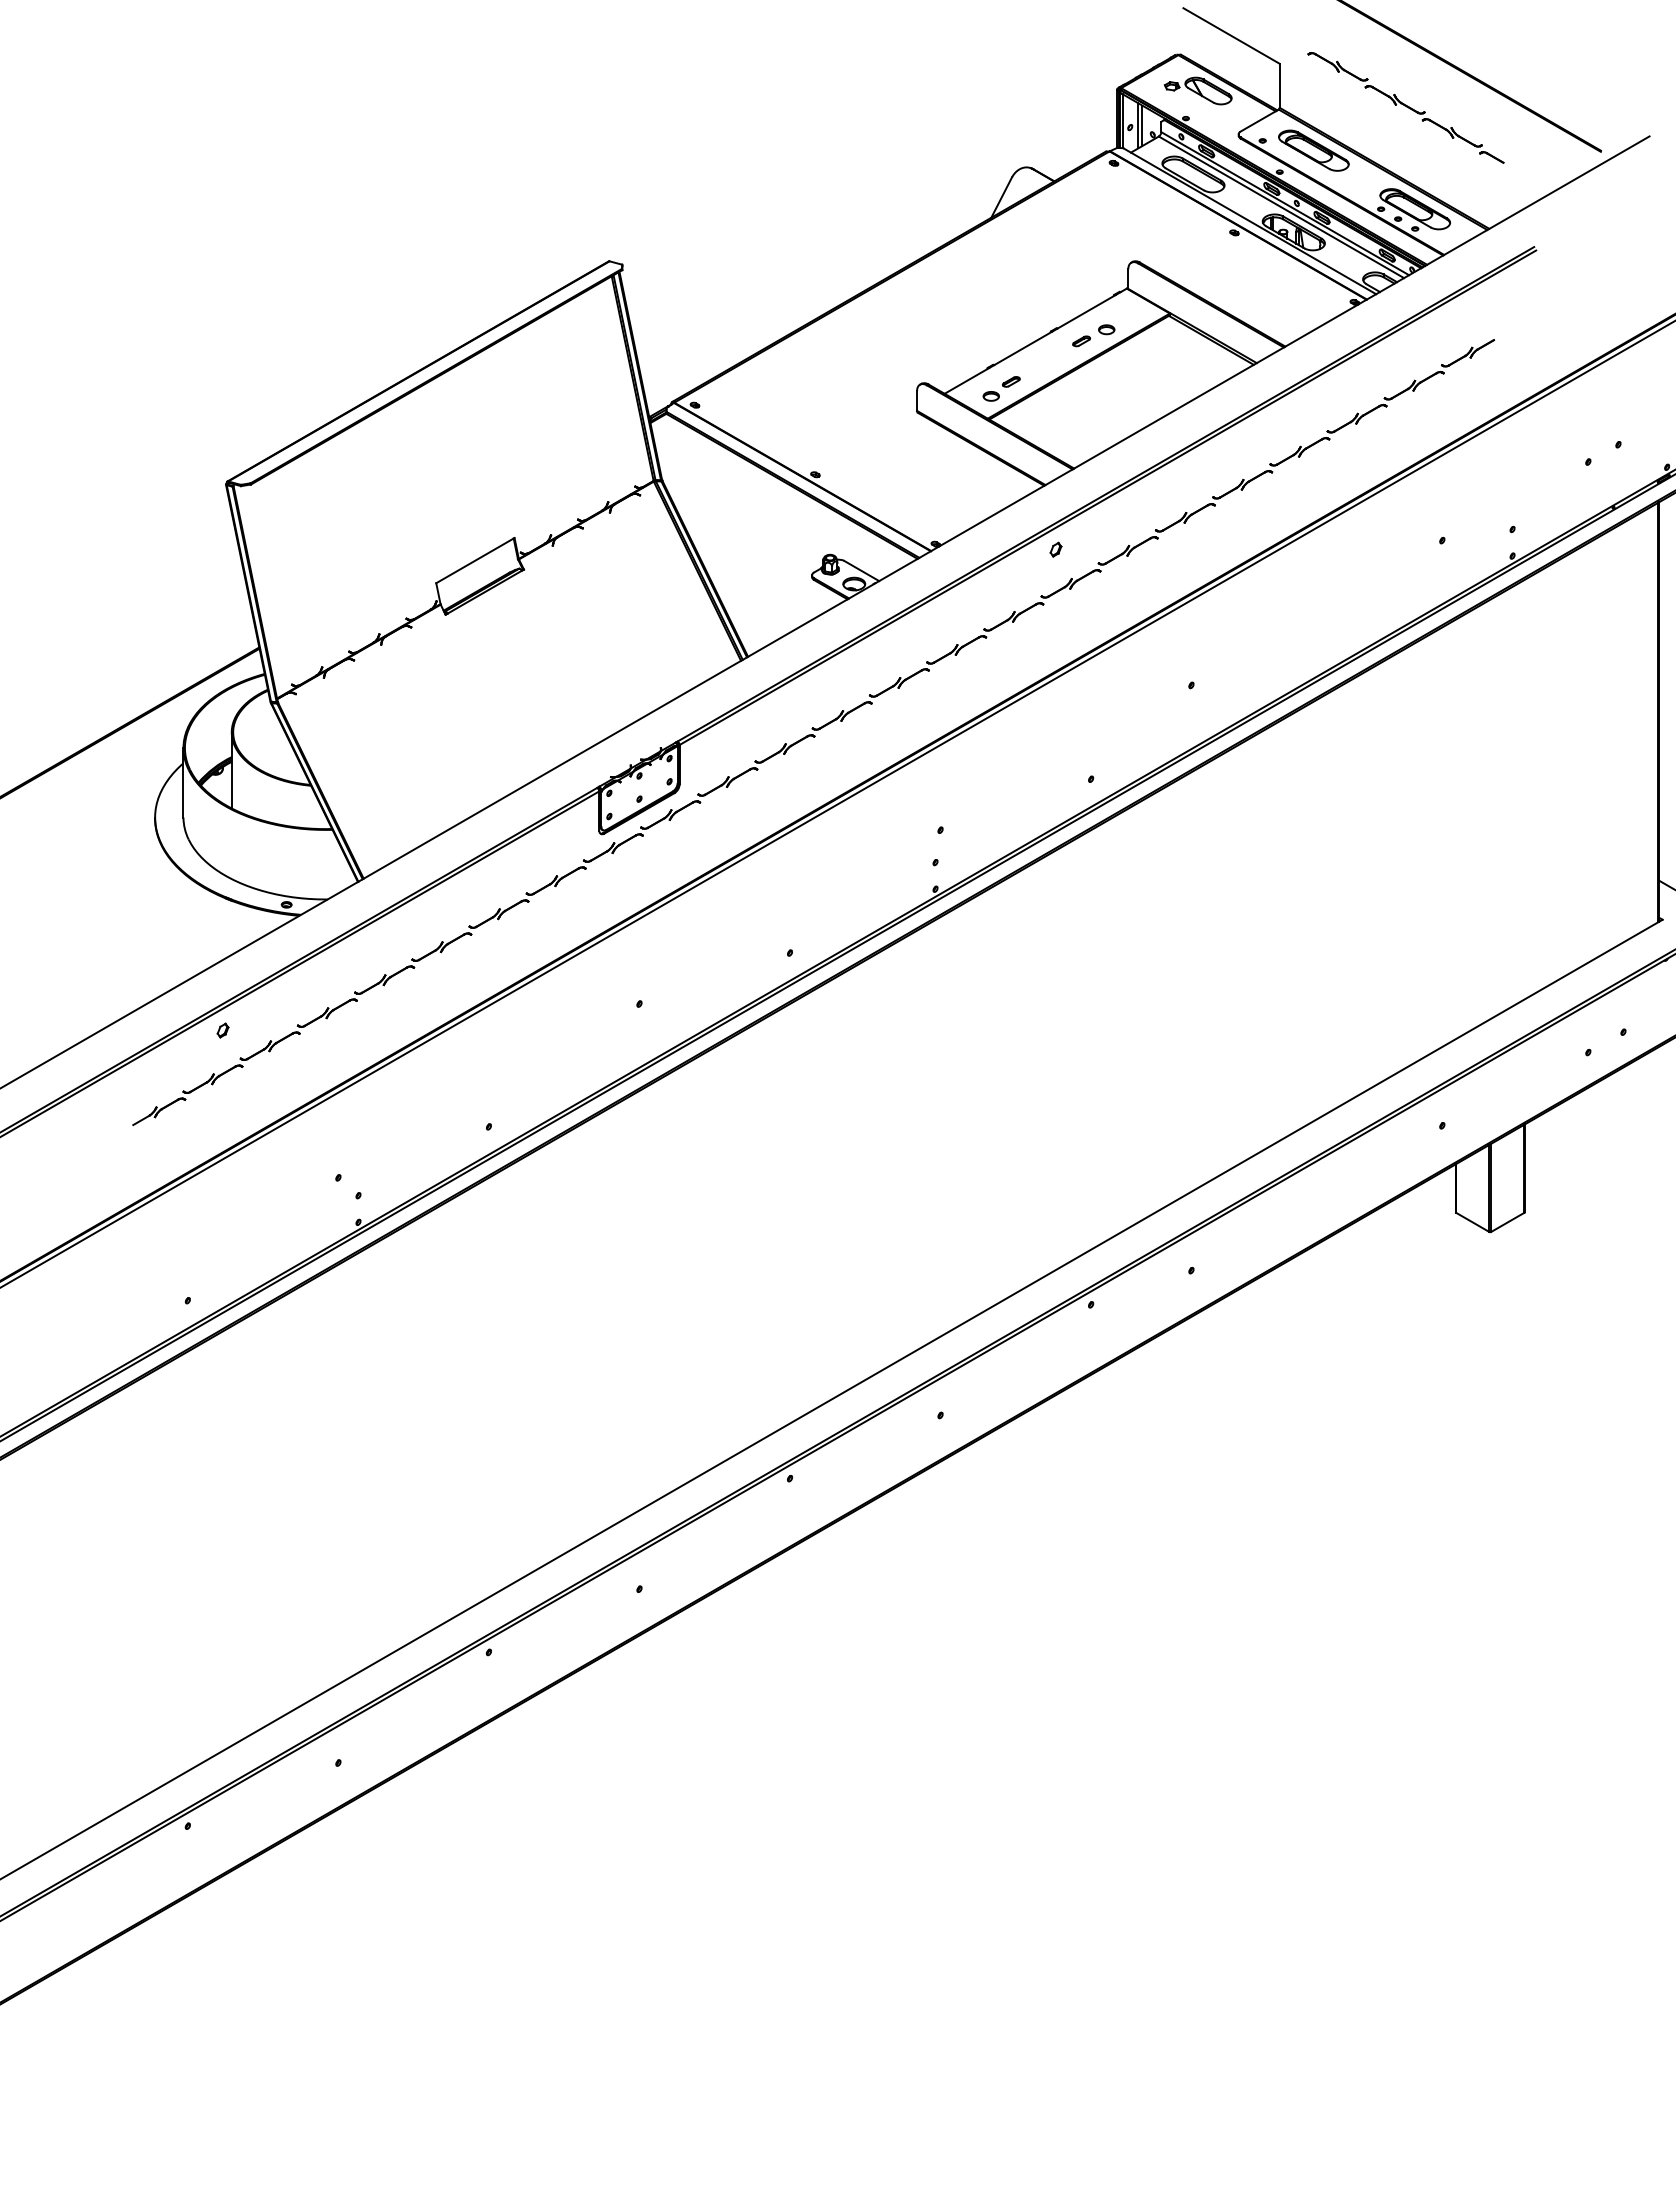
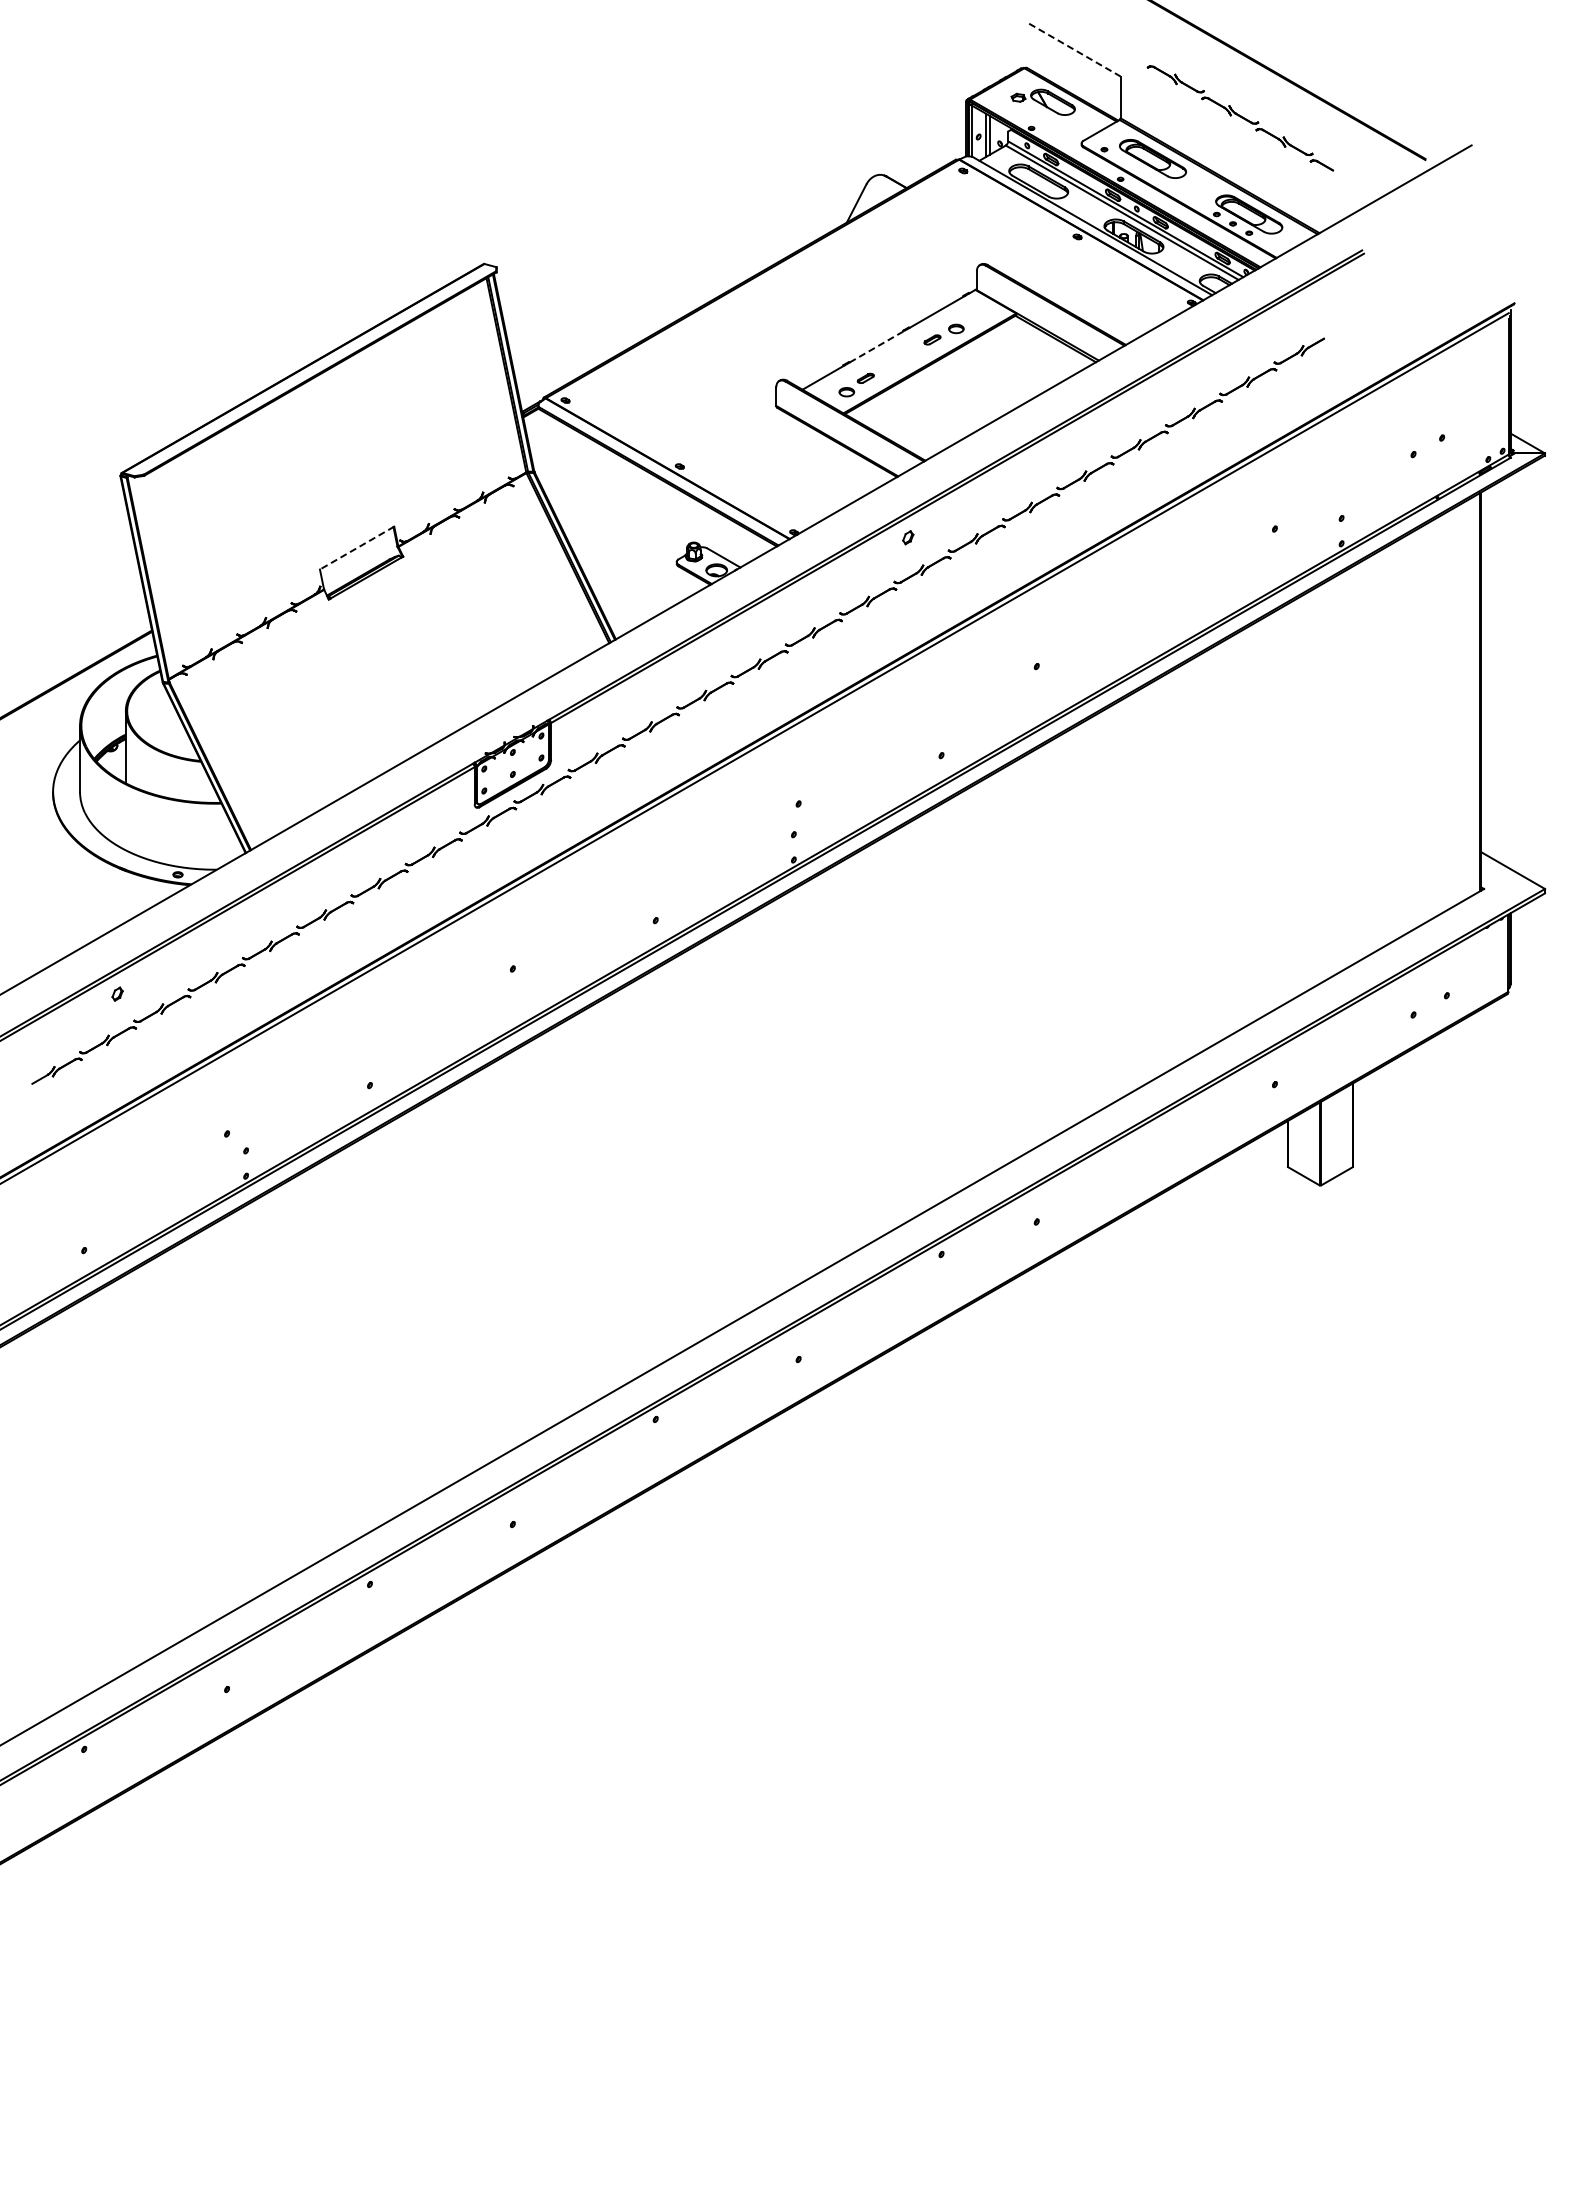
line: (1231, 36) -> (1074, 50), solid -> dashed
line: (1023, 348) -> (877, 346), solid -> dashed
line: (475, 561) -> (357, 548), solid -> dashed

